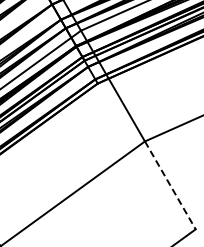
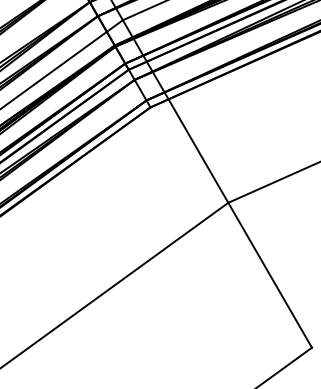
line: (170, 185) -> (270, 275), dashed -> solid

